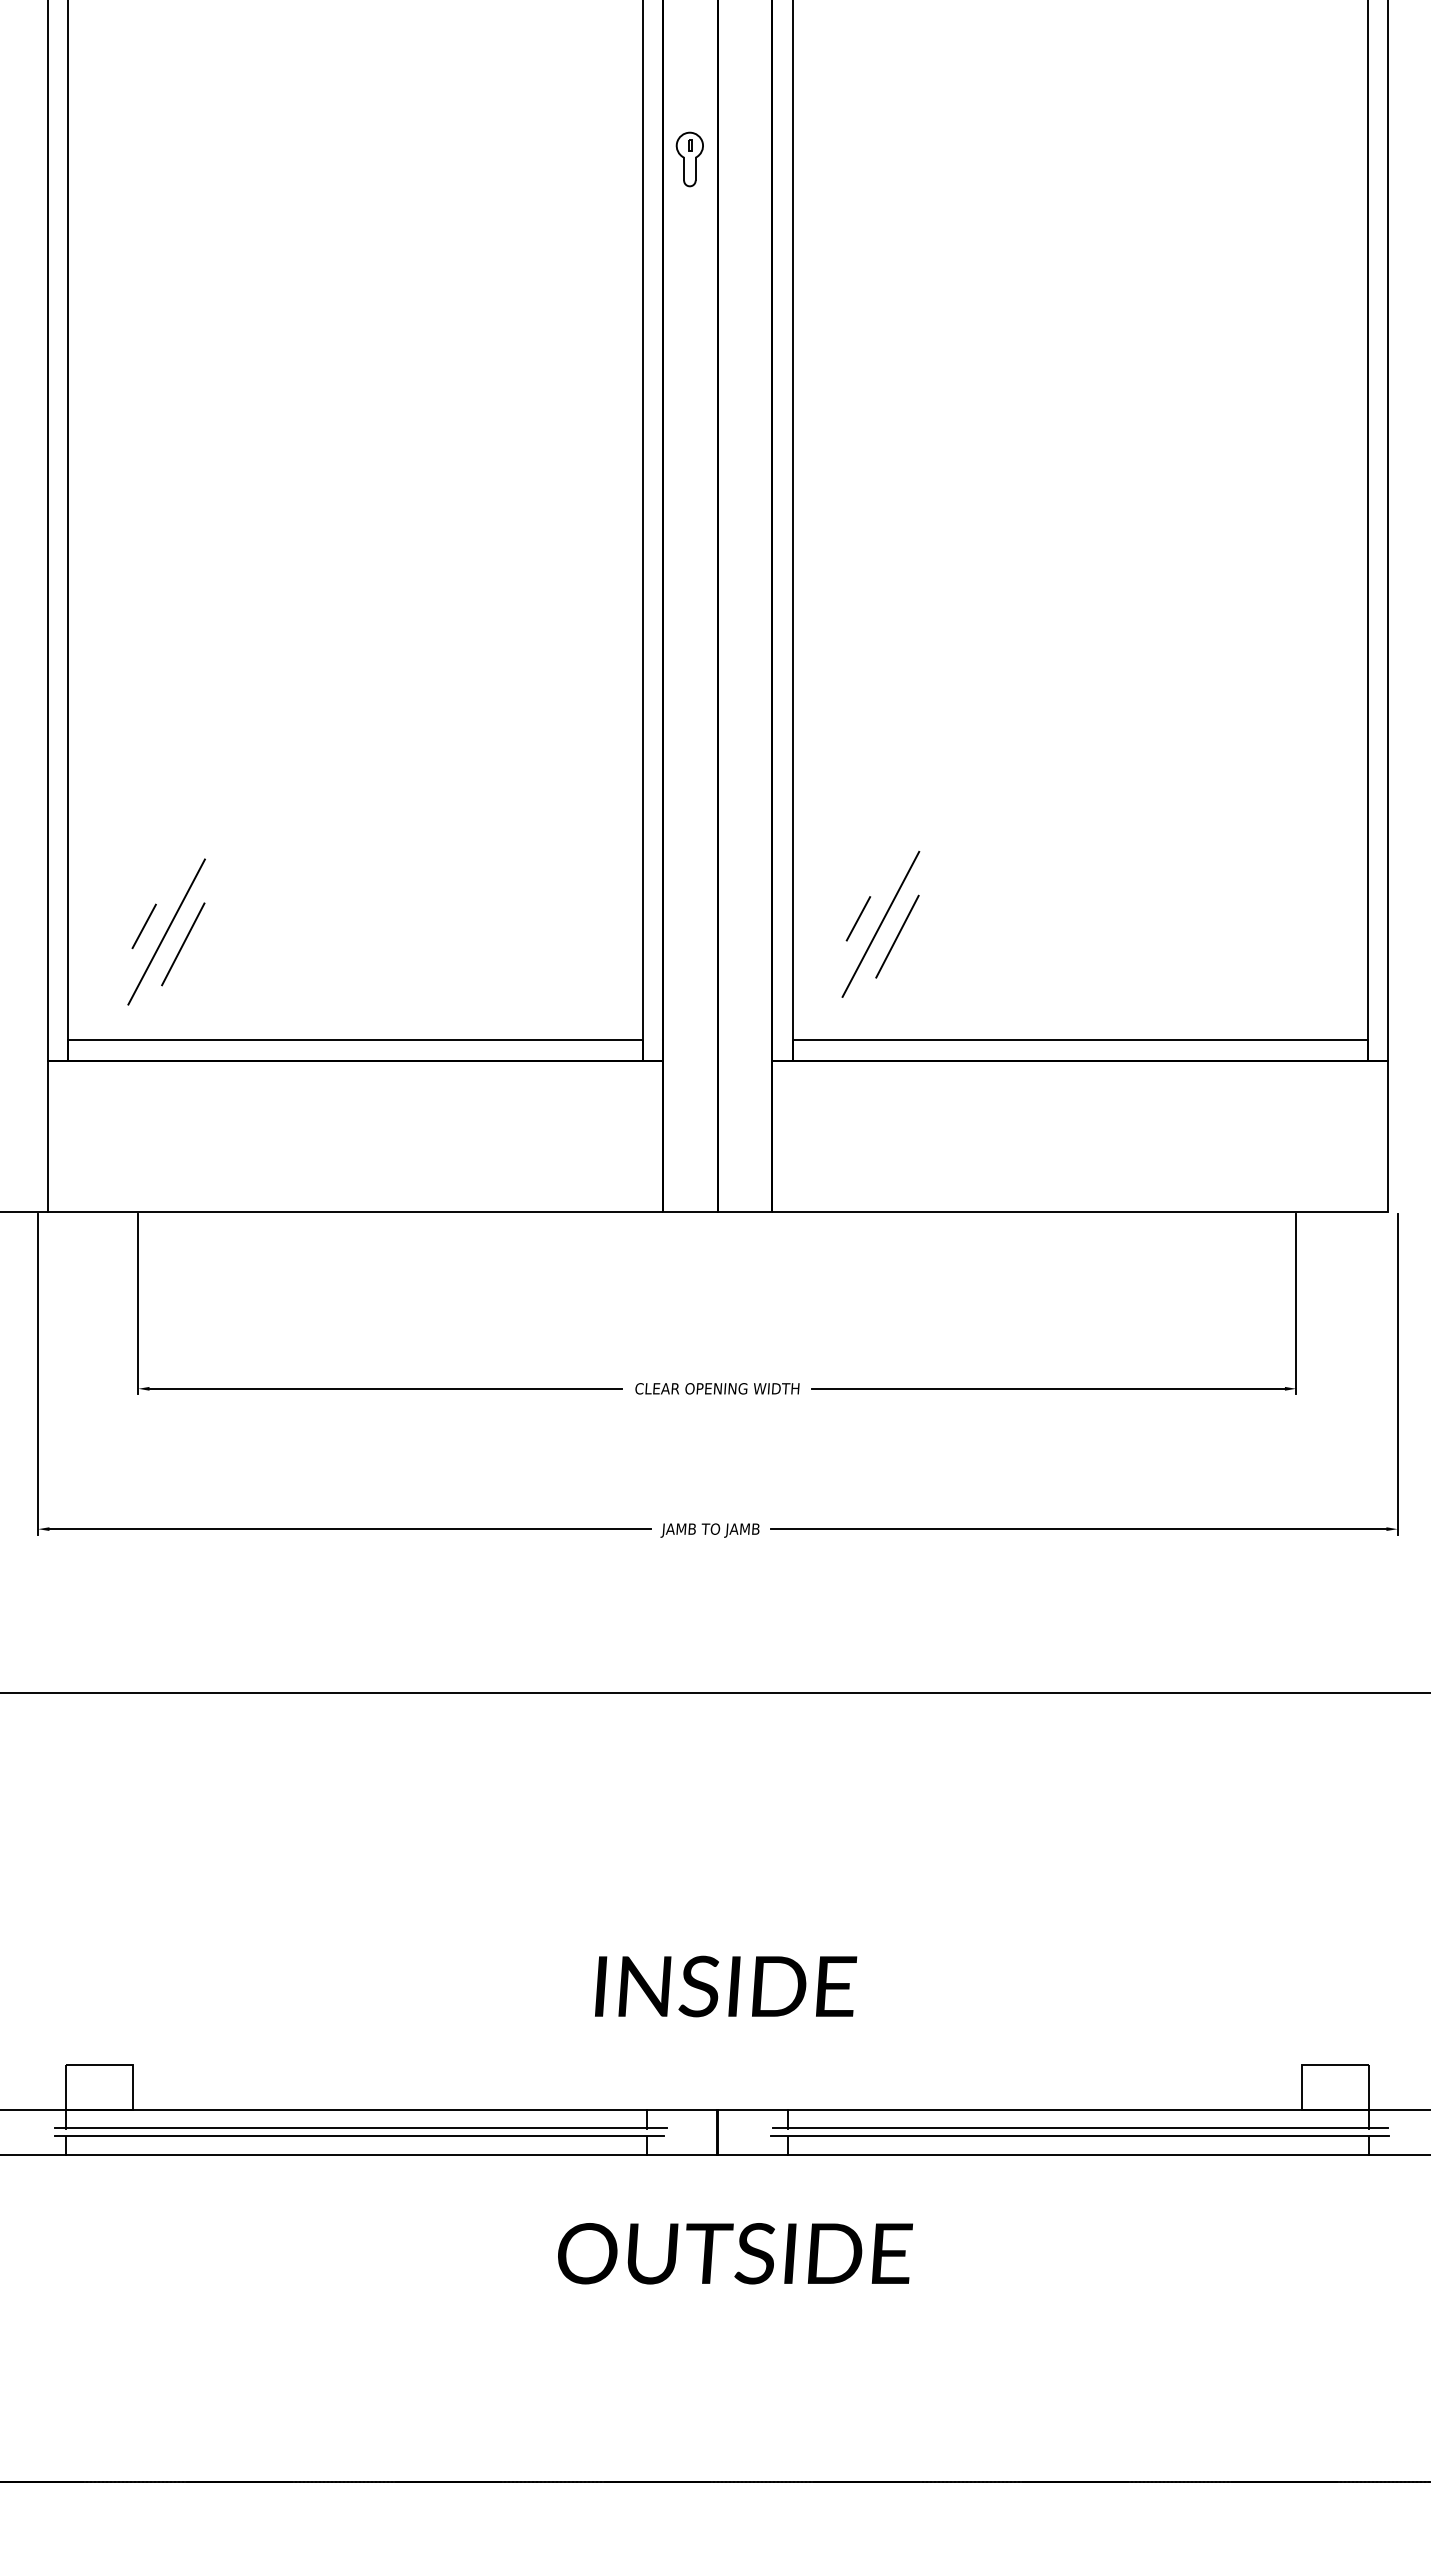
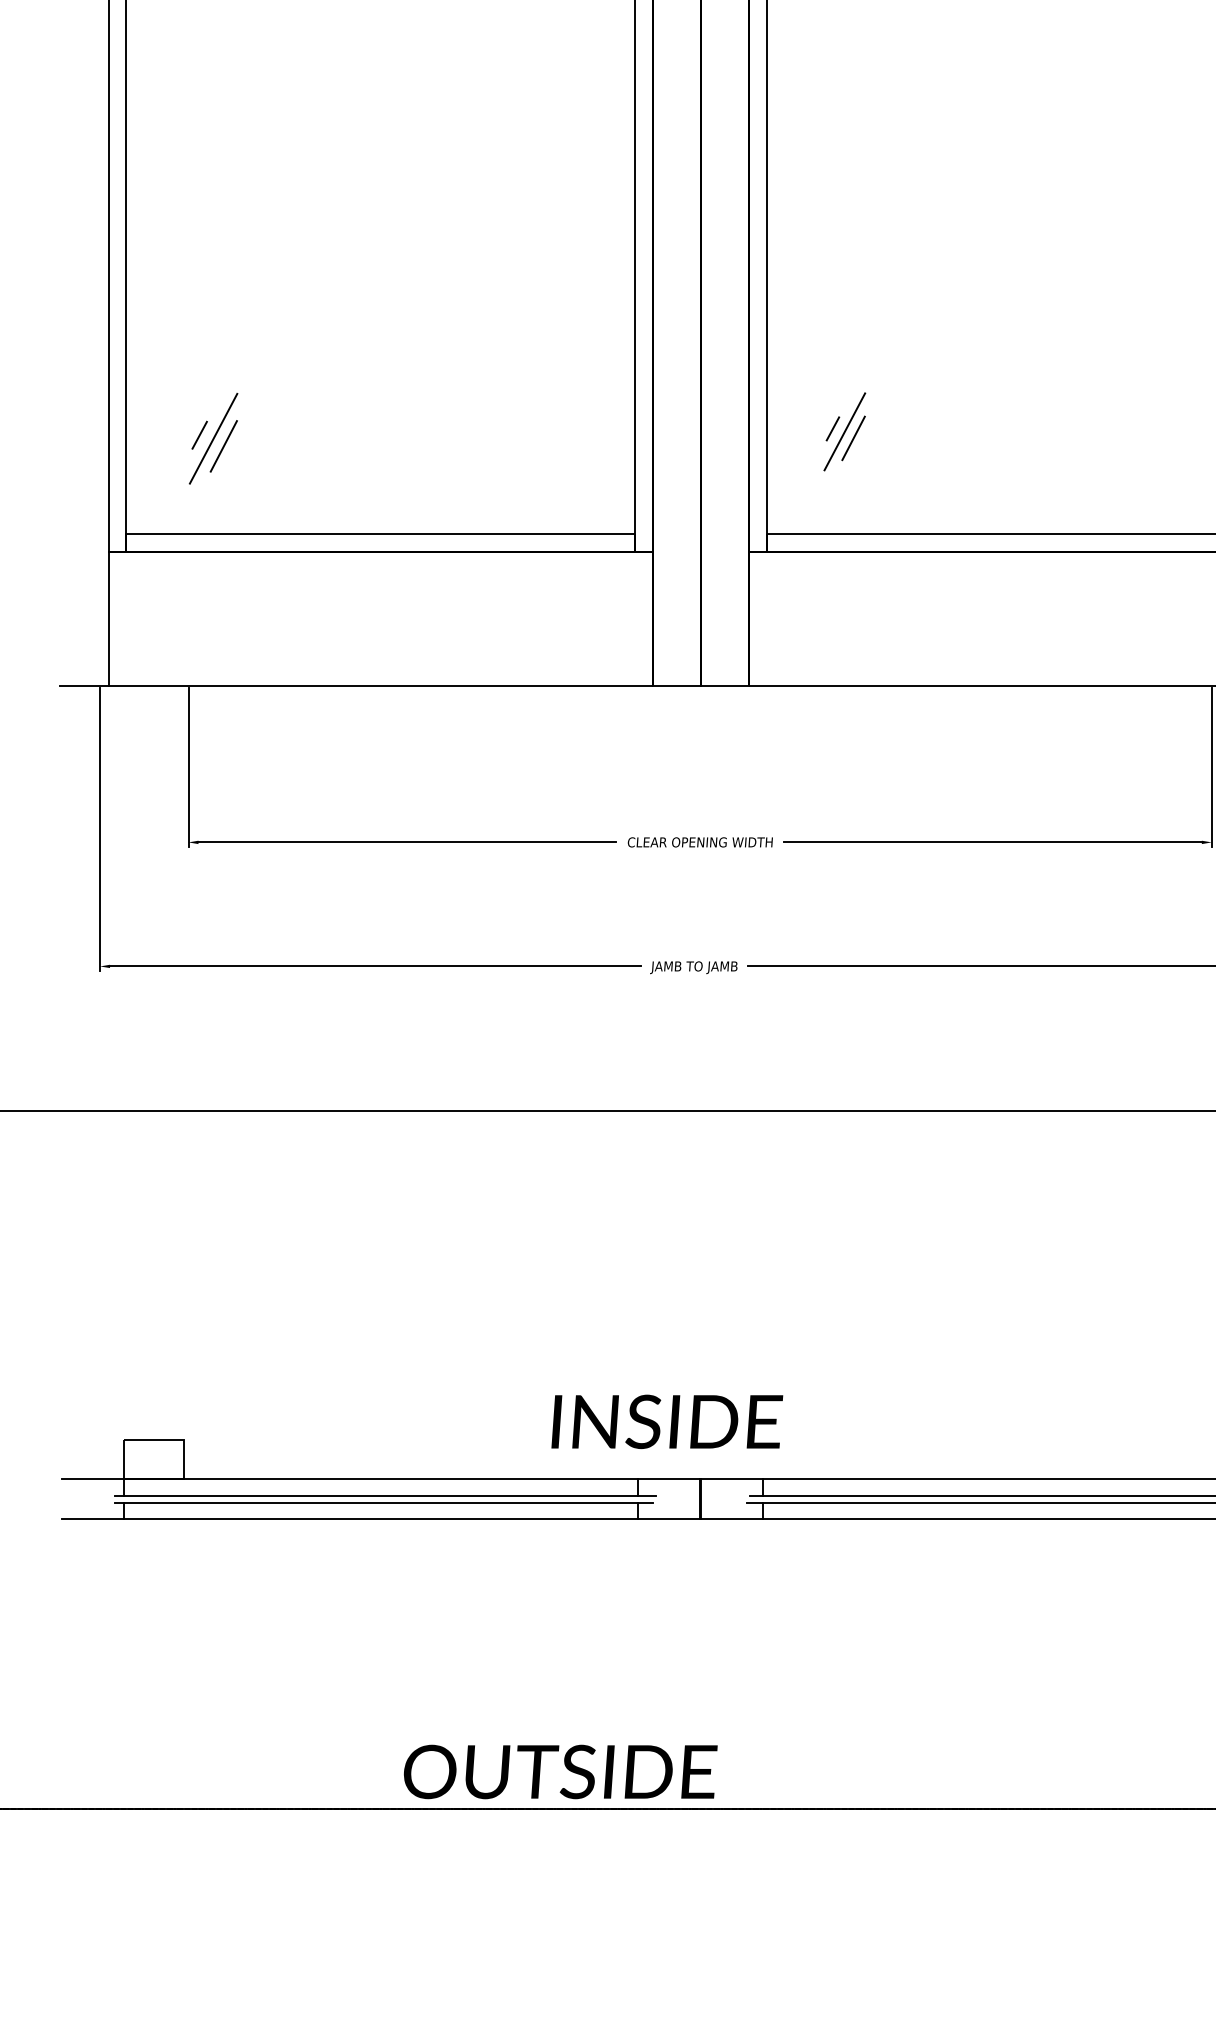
part: (880, 923) -> (844, 431), size x0.6
part: (166, 931) -> (213, 438), size x0.7
text: (726, 1986) -> (667, 1421), moved
text: (735, 2253) -> (560, 1771), moved

